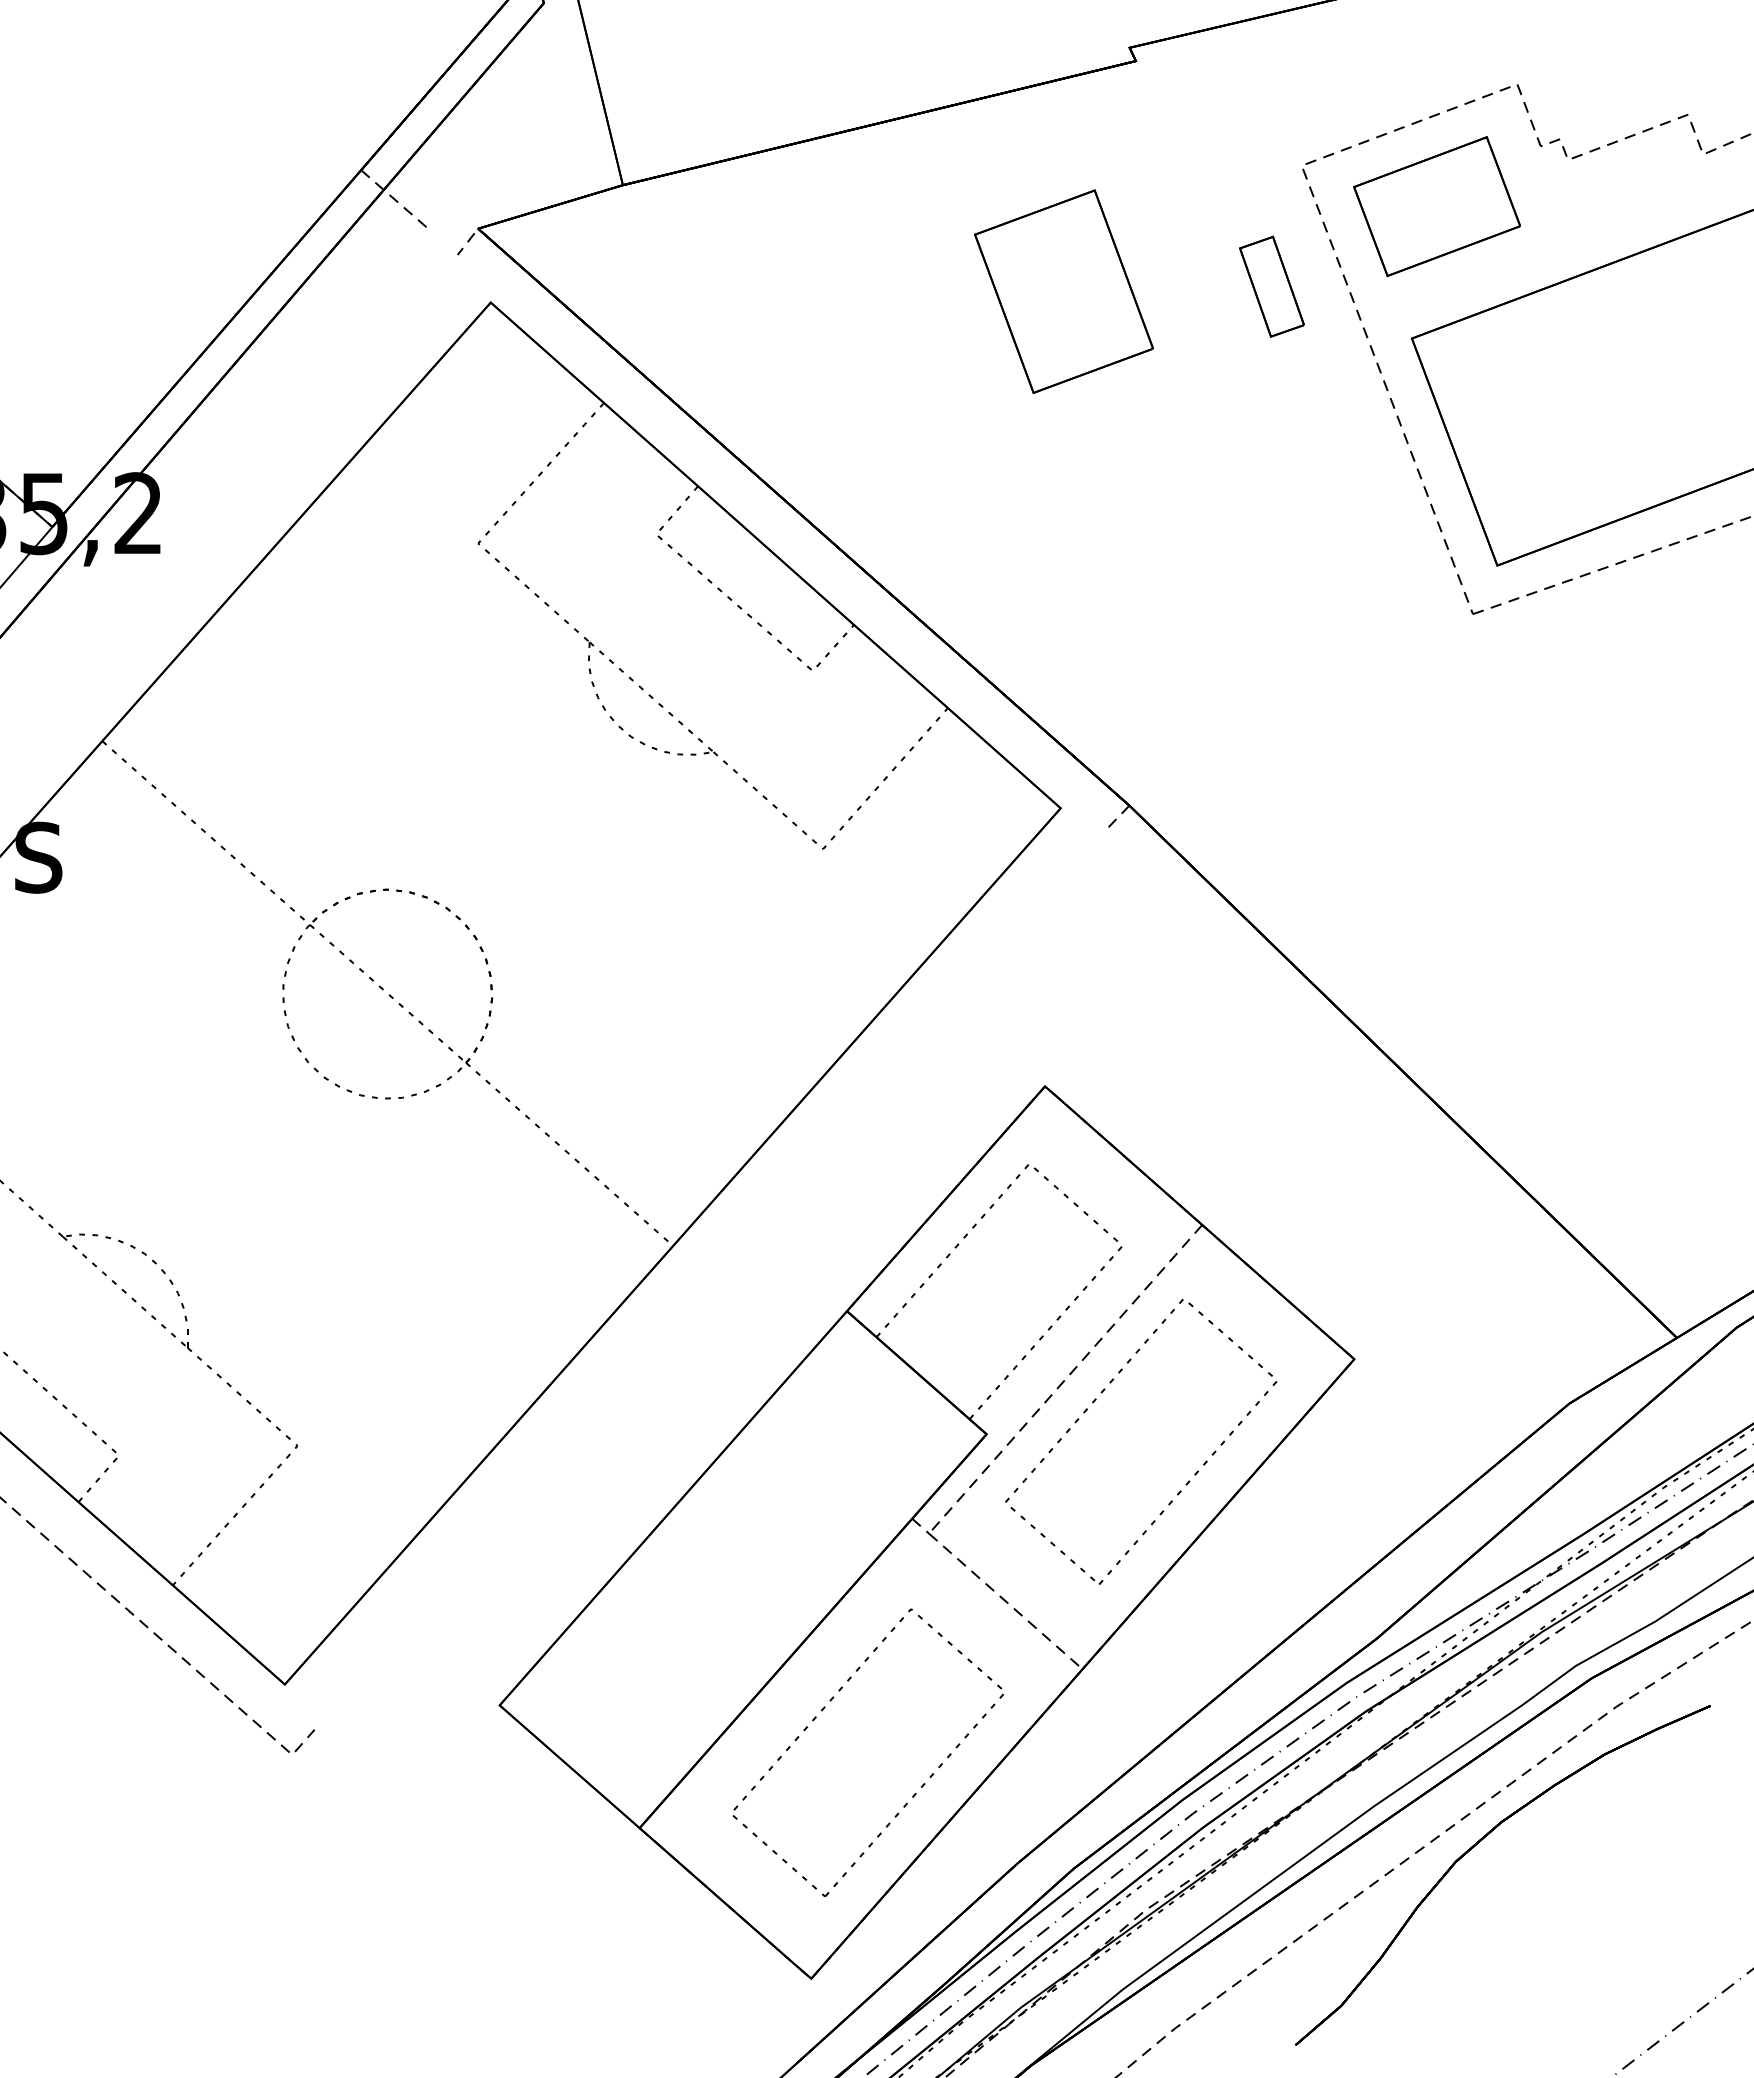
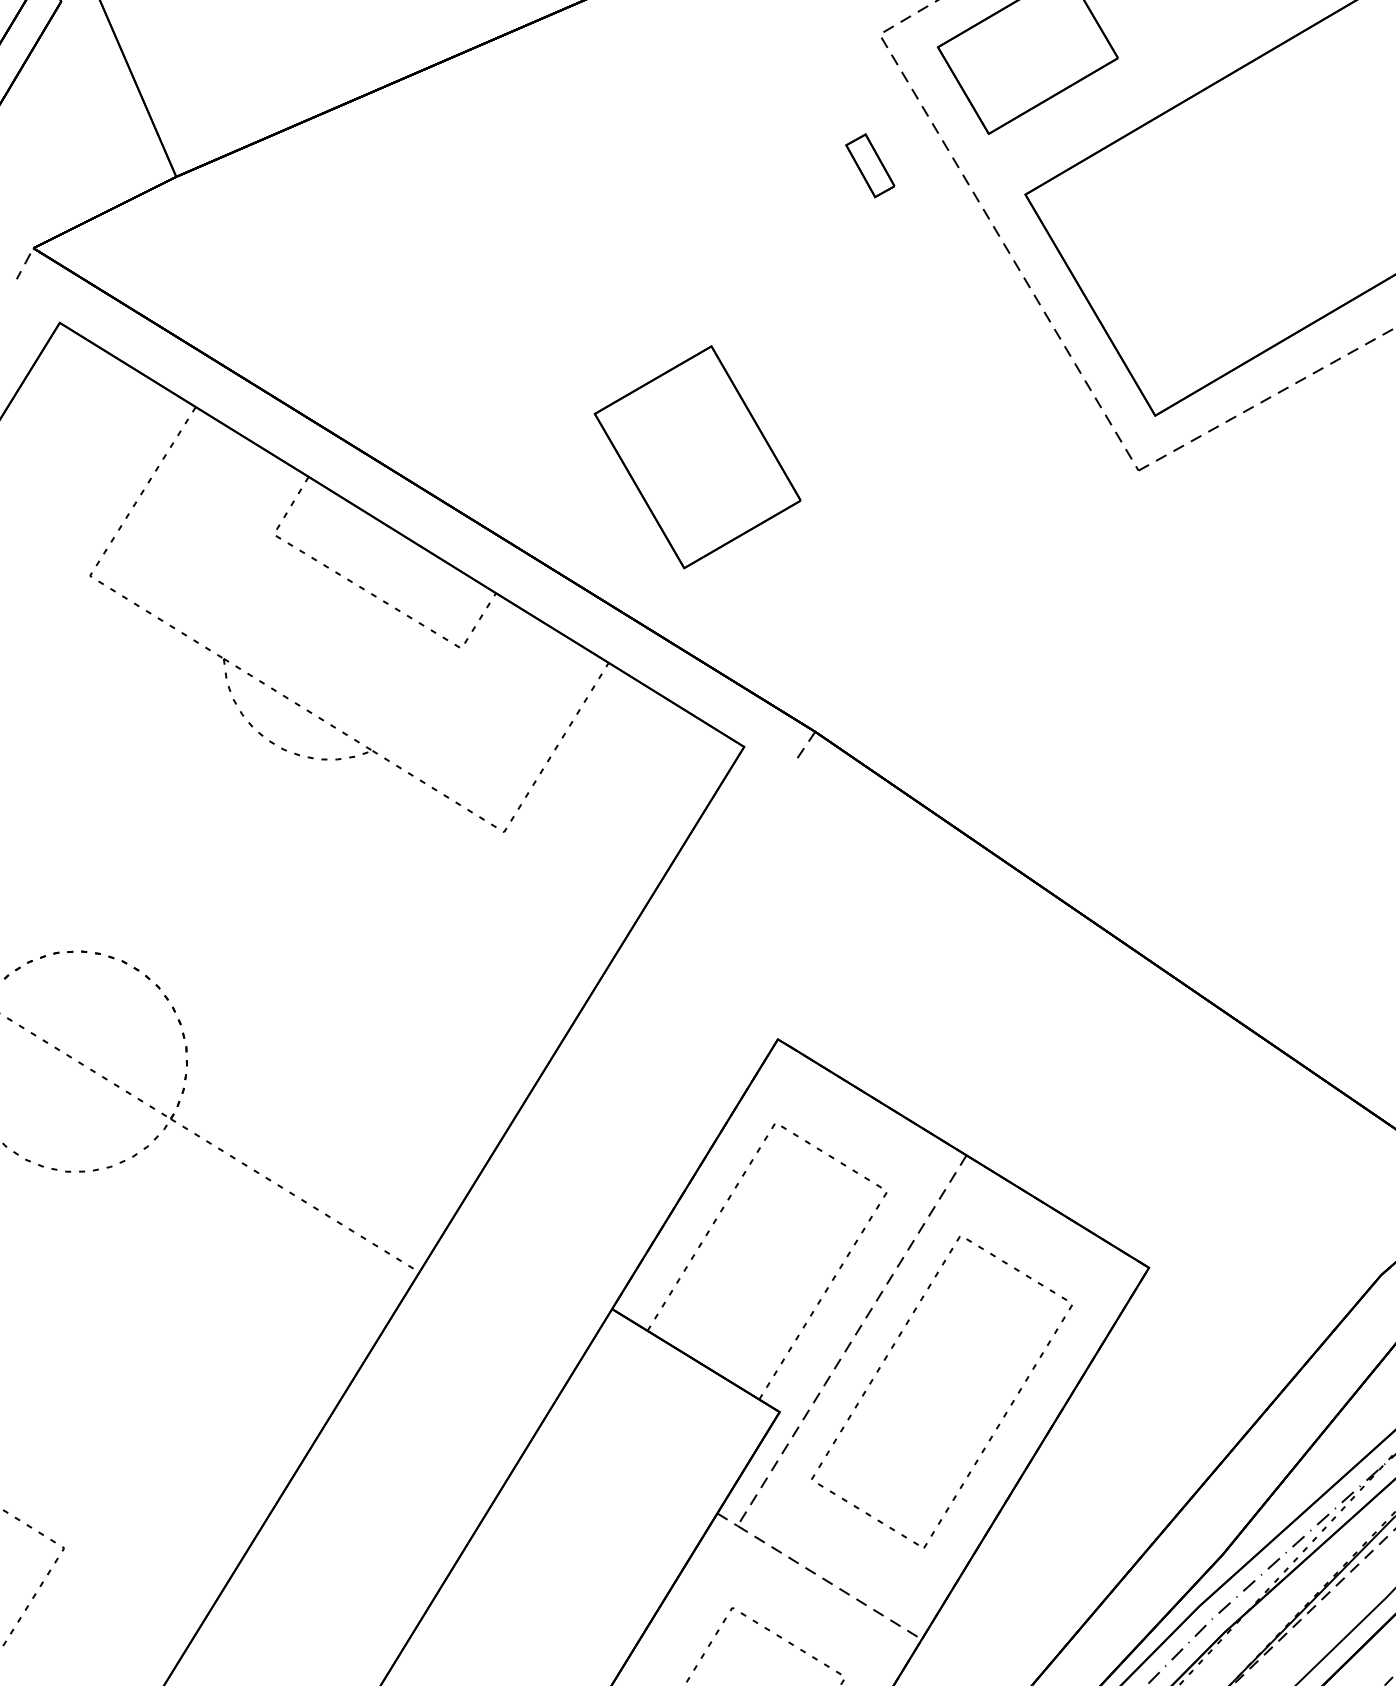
part: (1271, 286) -> (869, 165), size x0.6
part: (1063, 291) -> (697, 457), moved

